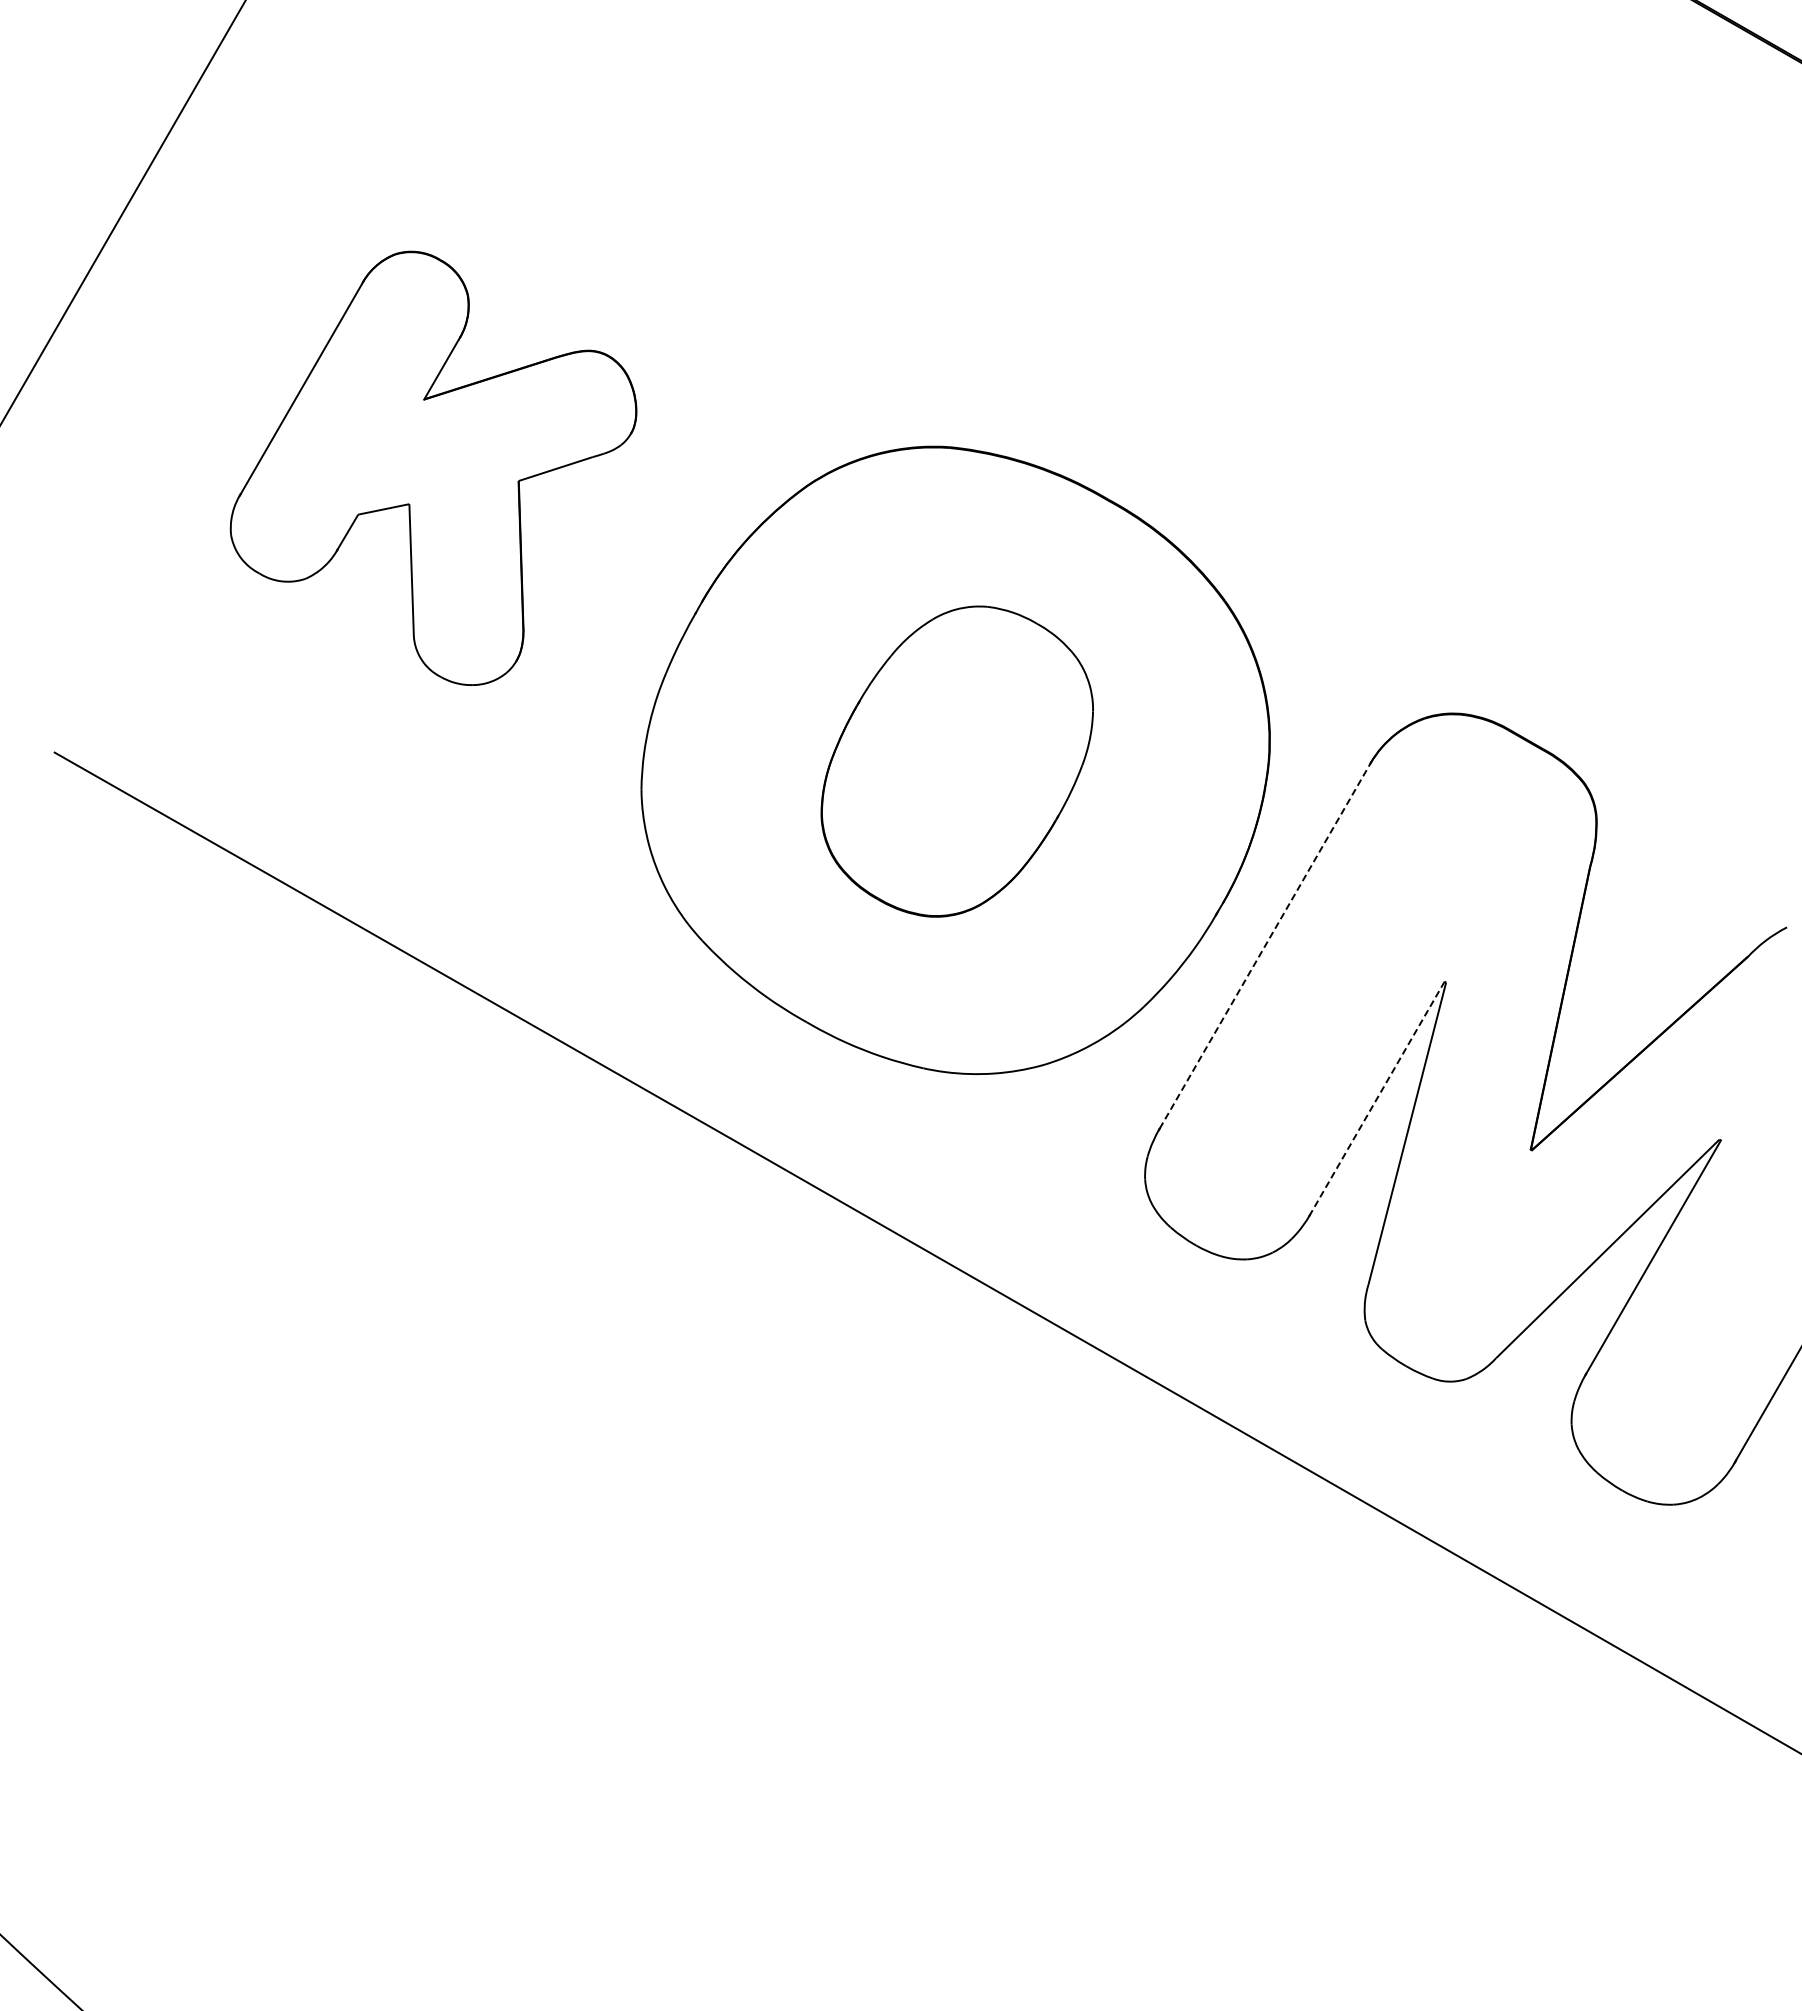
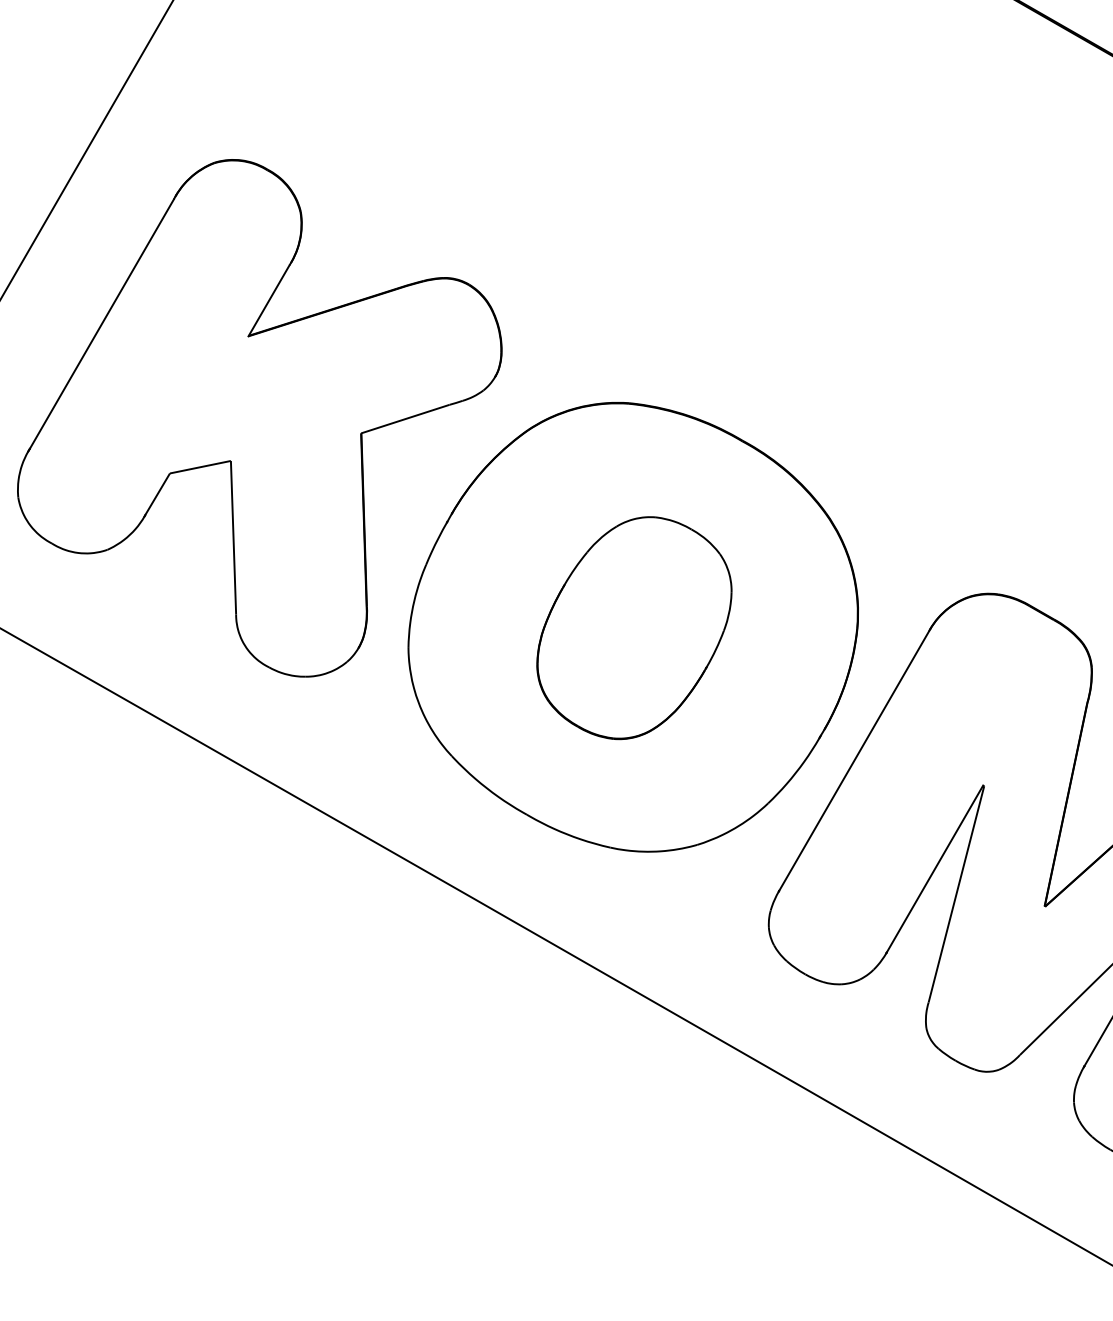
part: (433, 468) -> (259, 418), size x1.67
line: (1264, 947) -> (854, 761), dashed -> solid
line: (1377, 1098) -> (935, 869), dashed -> solid

